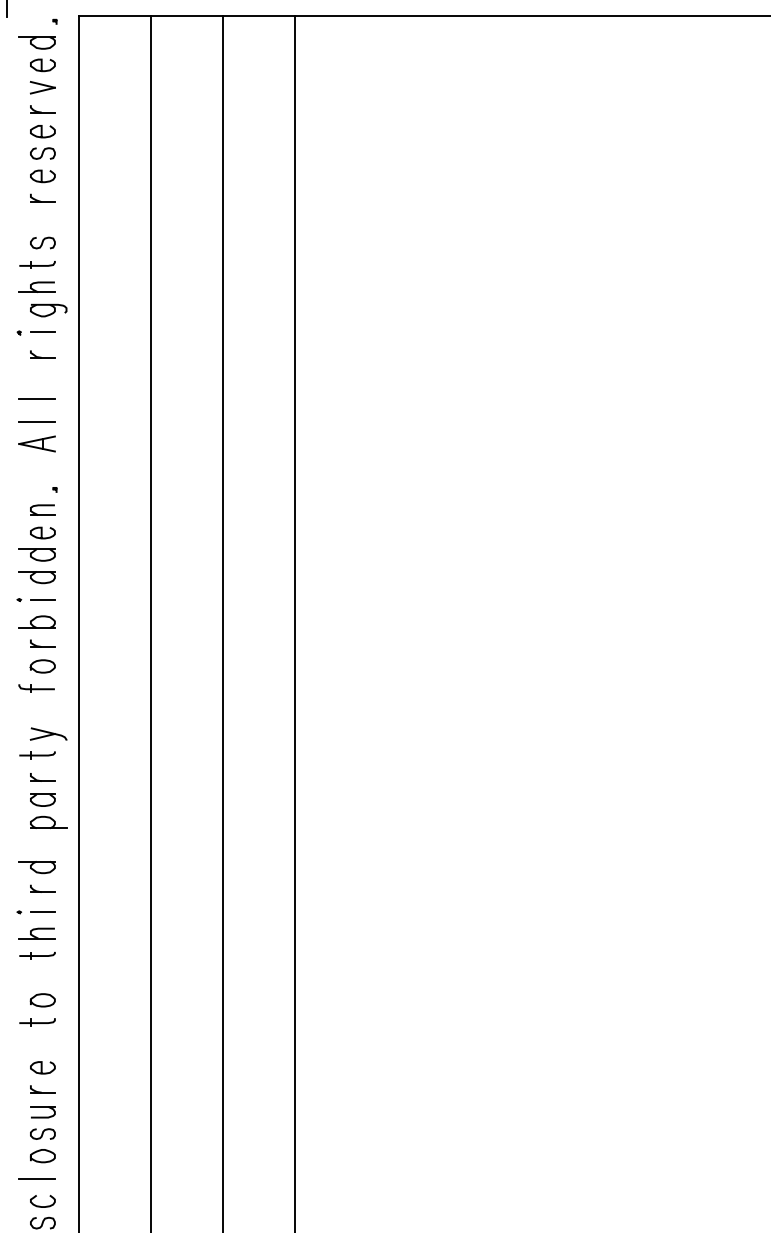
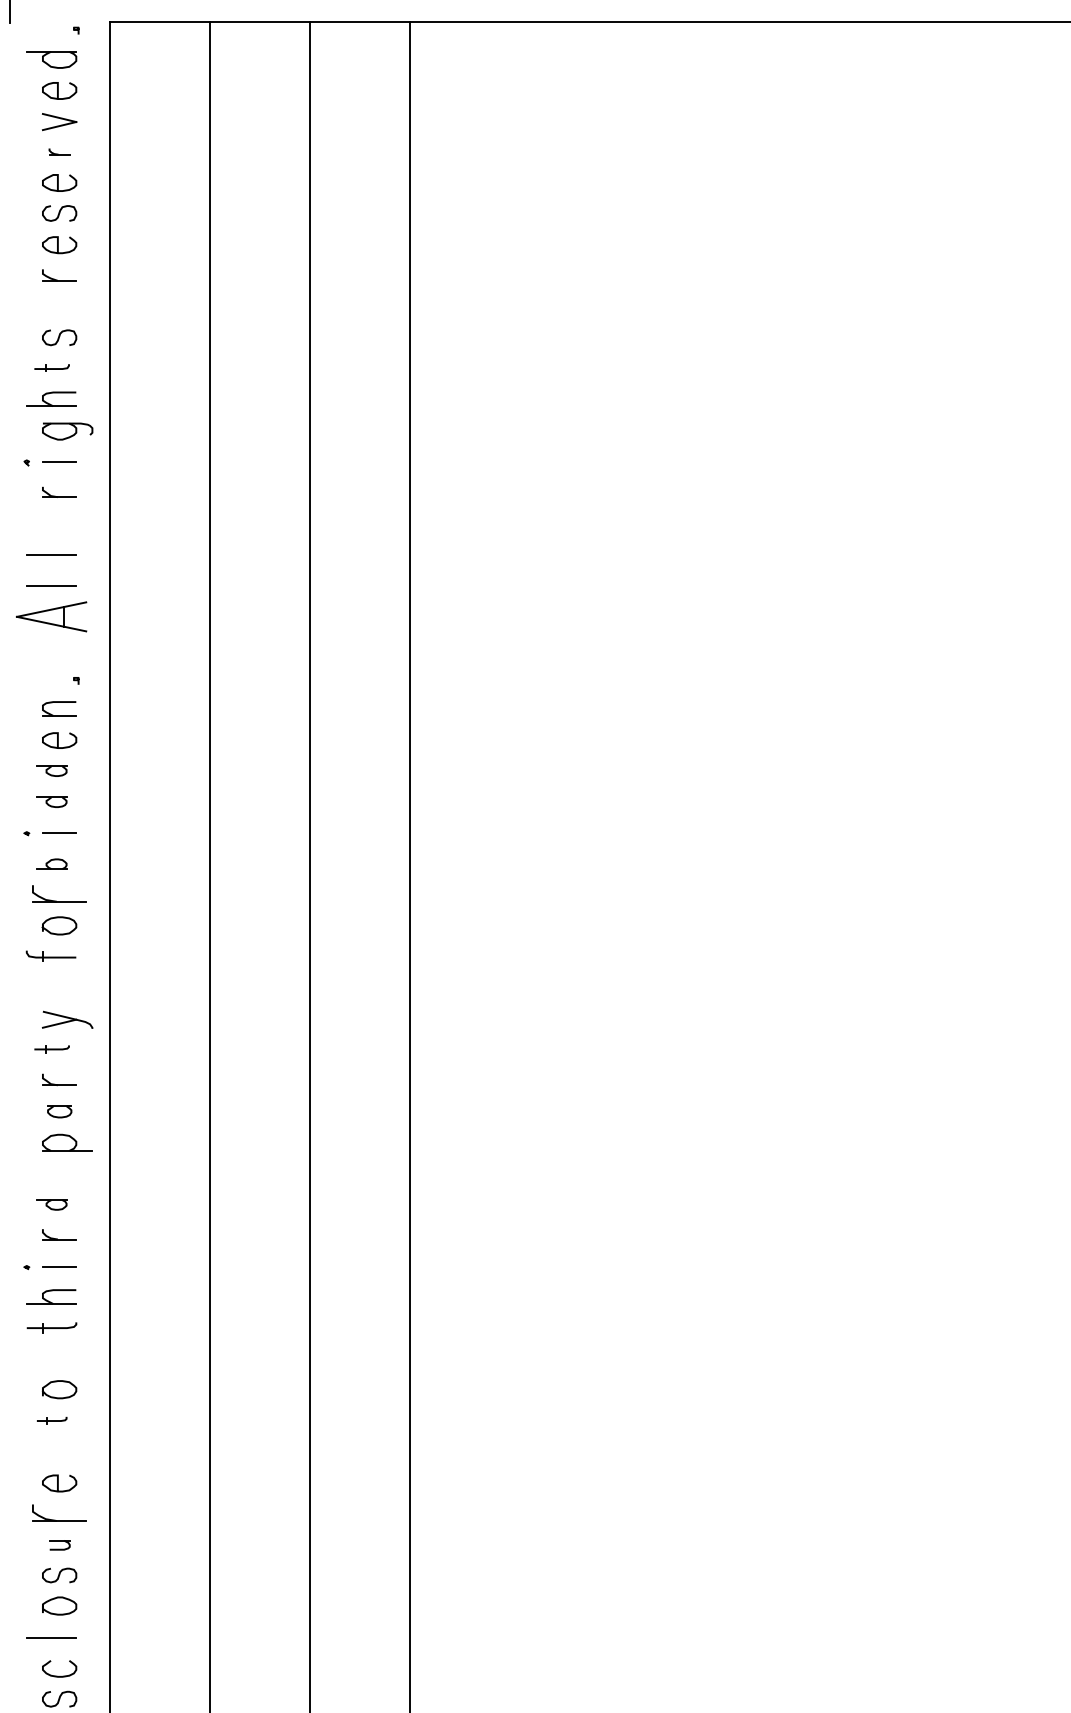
part: (42, 108) -> (59, 151), size x0.6
part: (37, 264) -> (51, 367), size x0.7
part: (37, 443) -> (51, 616), size x1.4
part: (37, 555) -> (51, 771), size x0.6
part: (37, 577) -> (51, 802), size x0.6
part: (37, 621) -> (51, 863), size x0.6
part: (42, 643) -> (59, 893), size x1.6
part: (37, 754) -> (51, 1048), size x0.7
part: (42, 800) -> (59, 1111), size x0.7
part: (37, 867) -> (51, 1204), size x0.6
part: (37, 1022) -> (51, 1420), size x0.6
part: (42, 1088) -> (59, 1512), size x1.6
part: (42, 1112) -> (59, 1545), size x0.6

